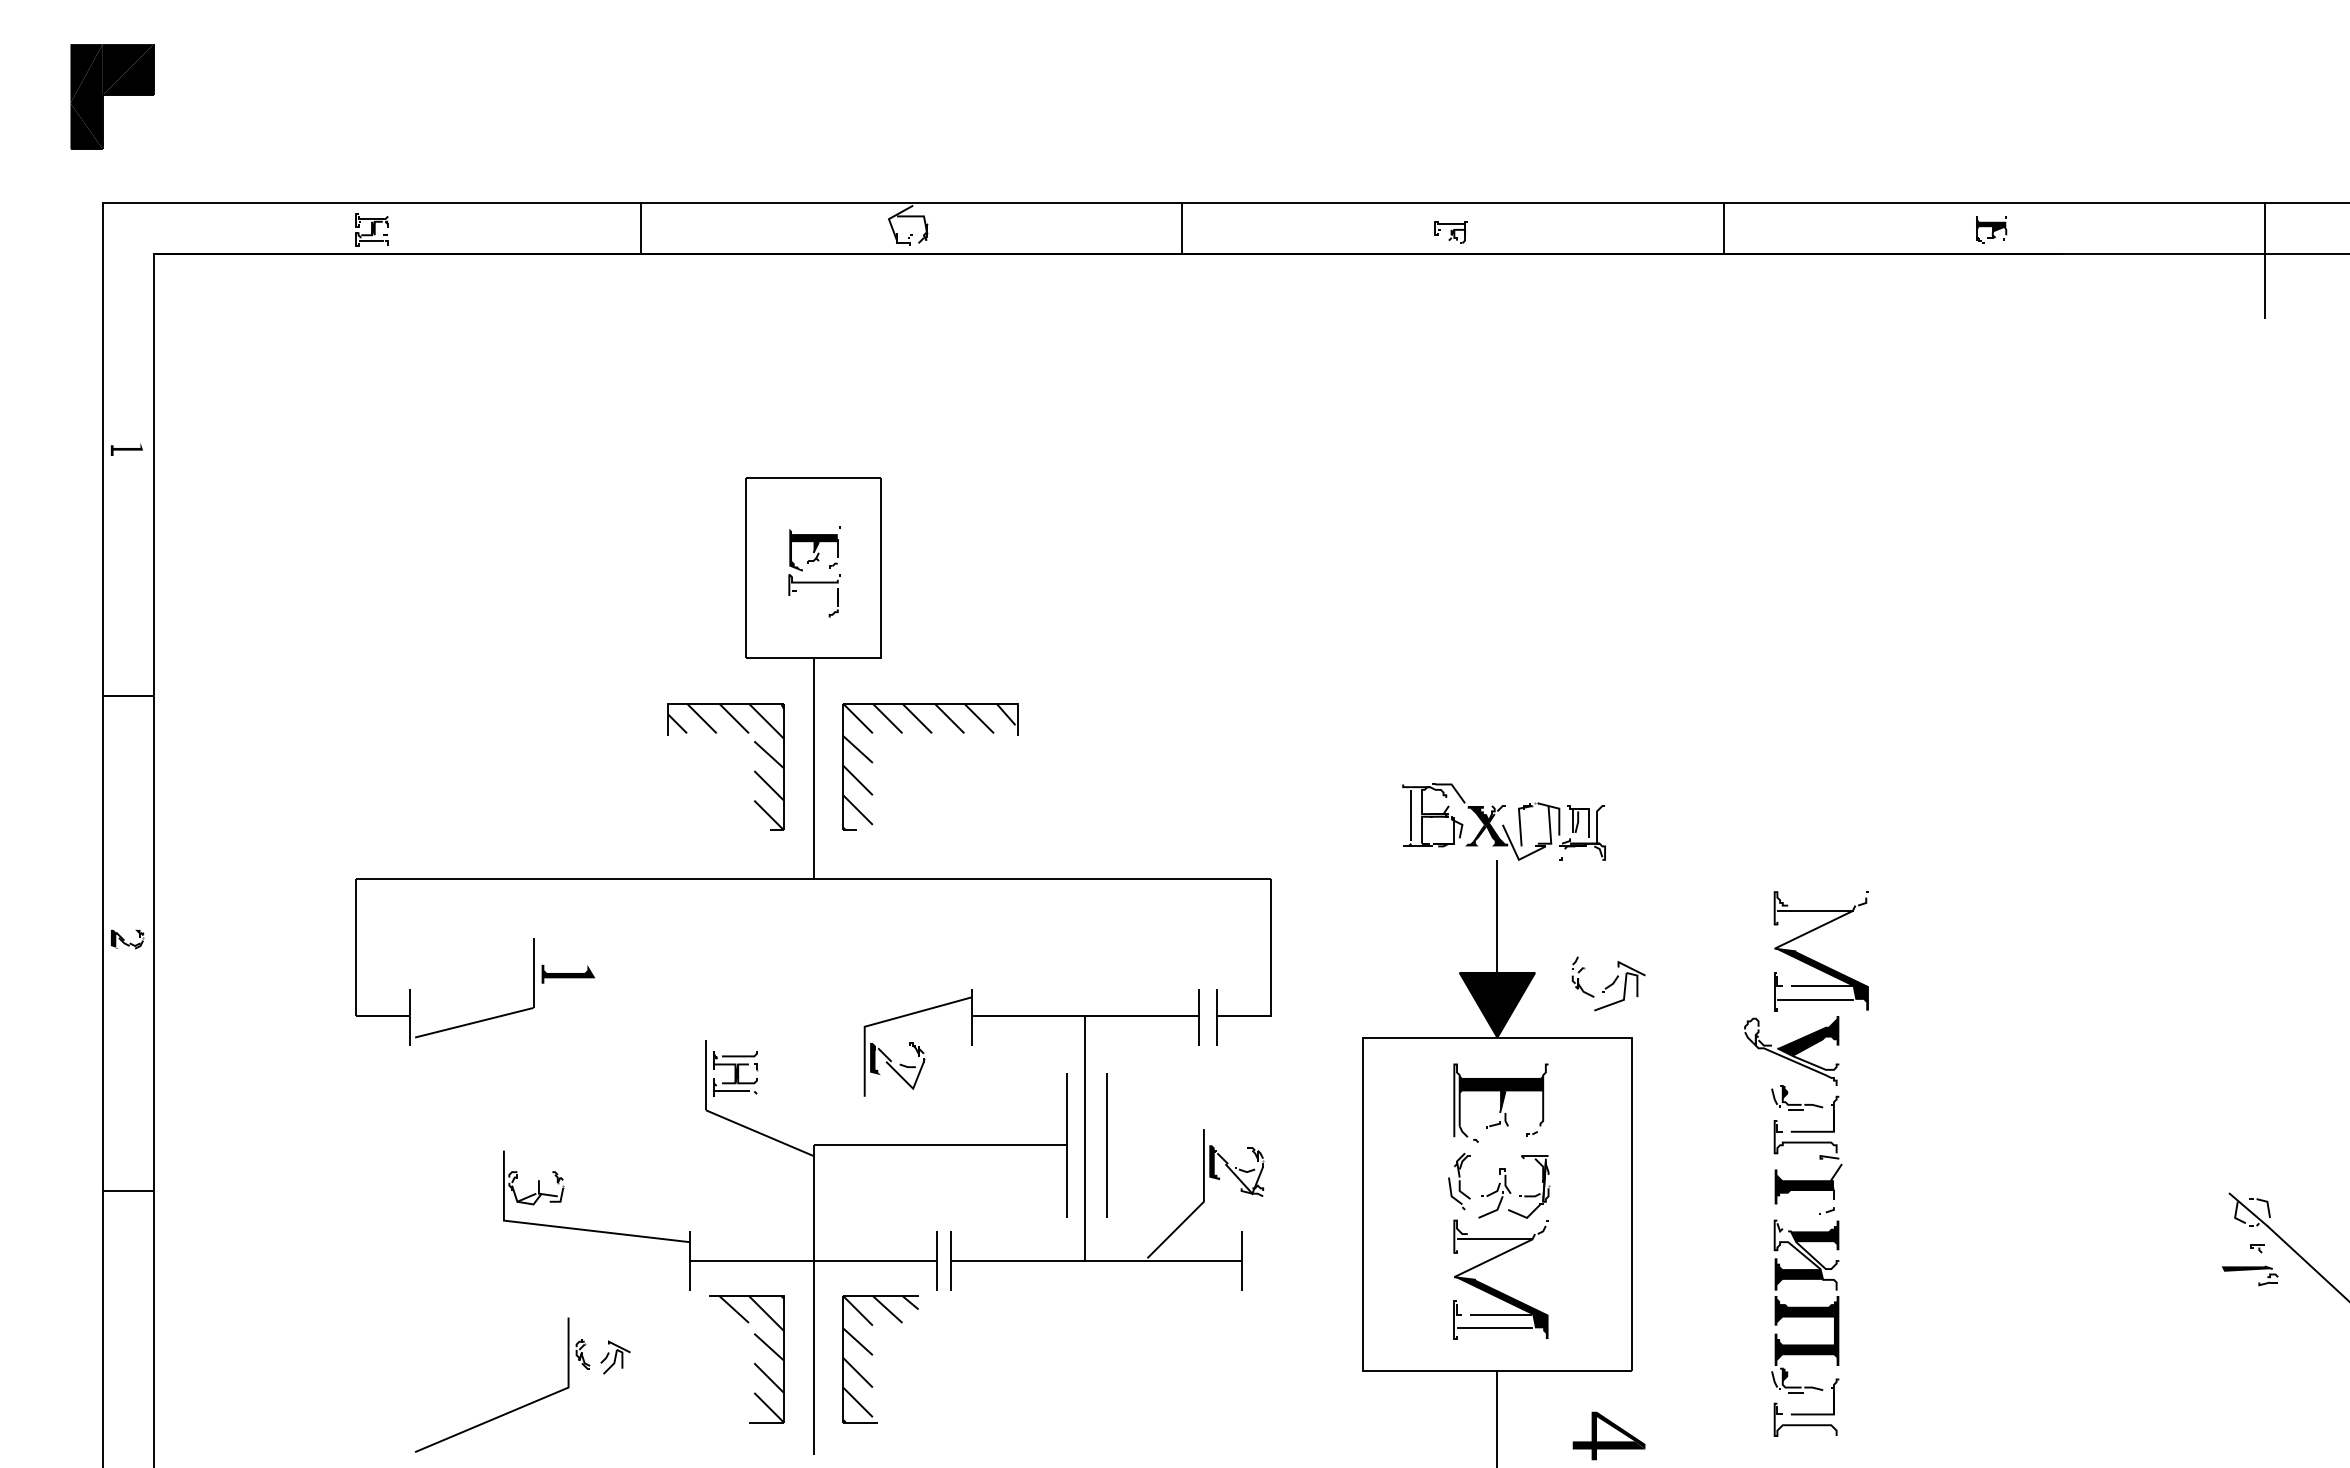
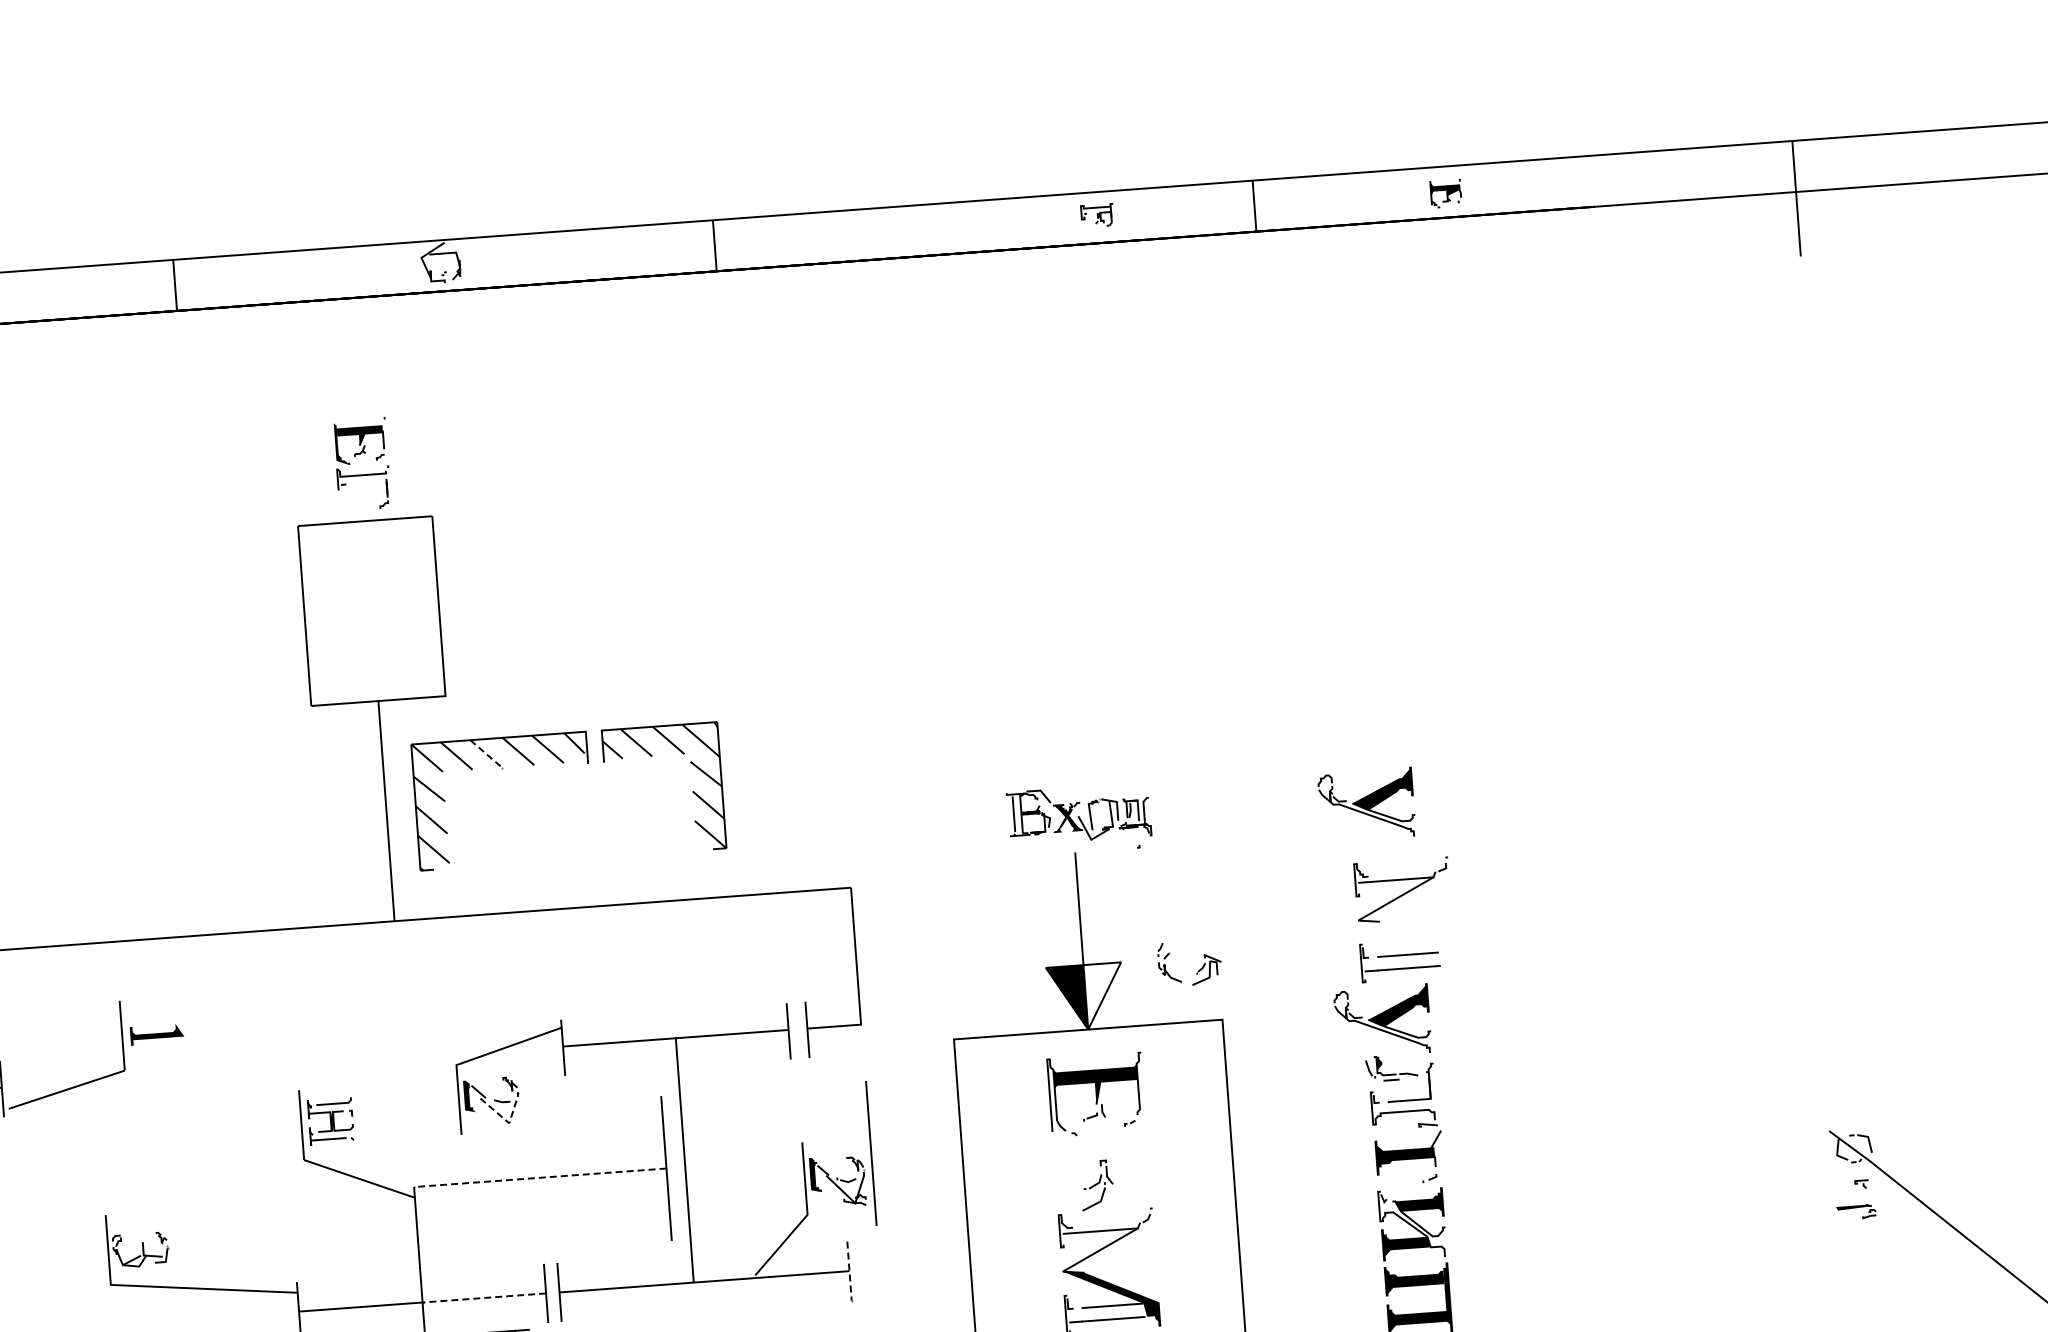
part: (1991, 229) -> (1446, 193), moved
part: (1450, 232) -> (1096, 215), moved
part: (814, 561) -> (361, 454), moved
line: (917, 719) -> (486, 754), solid -> dashed
part: (754, 770) -> (692, 790), moved
part: (1503, 821) -> (1078, 813), size x0.7
part: (1791, 833) -> (1366, 804), added
fill: (1821, 979) -> (1407, 947), removed
part: (1619, 986) -> (1206, 969), size x0.6
fill: (1516, 1004) -> (1104, 995), removed
line: (910, 1085) -> (506, 1120), solid -> dashed
line: (939, 1145) -> (539, 1178), solid -> dashed
line: (1106, 1145) -> (870, 1153), moved
part: (1459, 1181) -> (1060, 1175), removed
part: (1529, 1195) -> (1131, 1184), removed
line: (874, 1261) -> (483, 1298), solid -> dashed
line: (1241, 1261) -> (849, 1271), solid -> dashed
part: (2249, 1275) -> (1855, 1211), size x0.7

